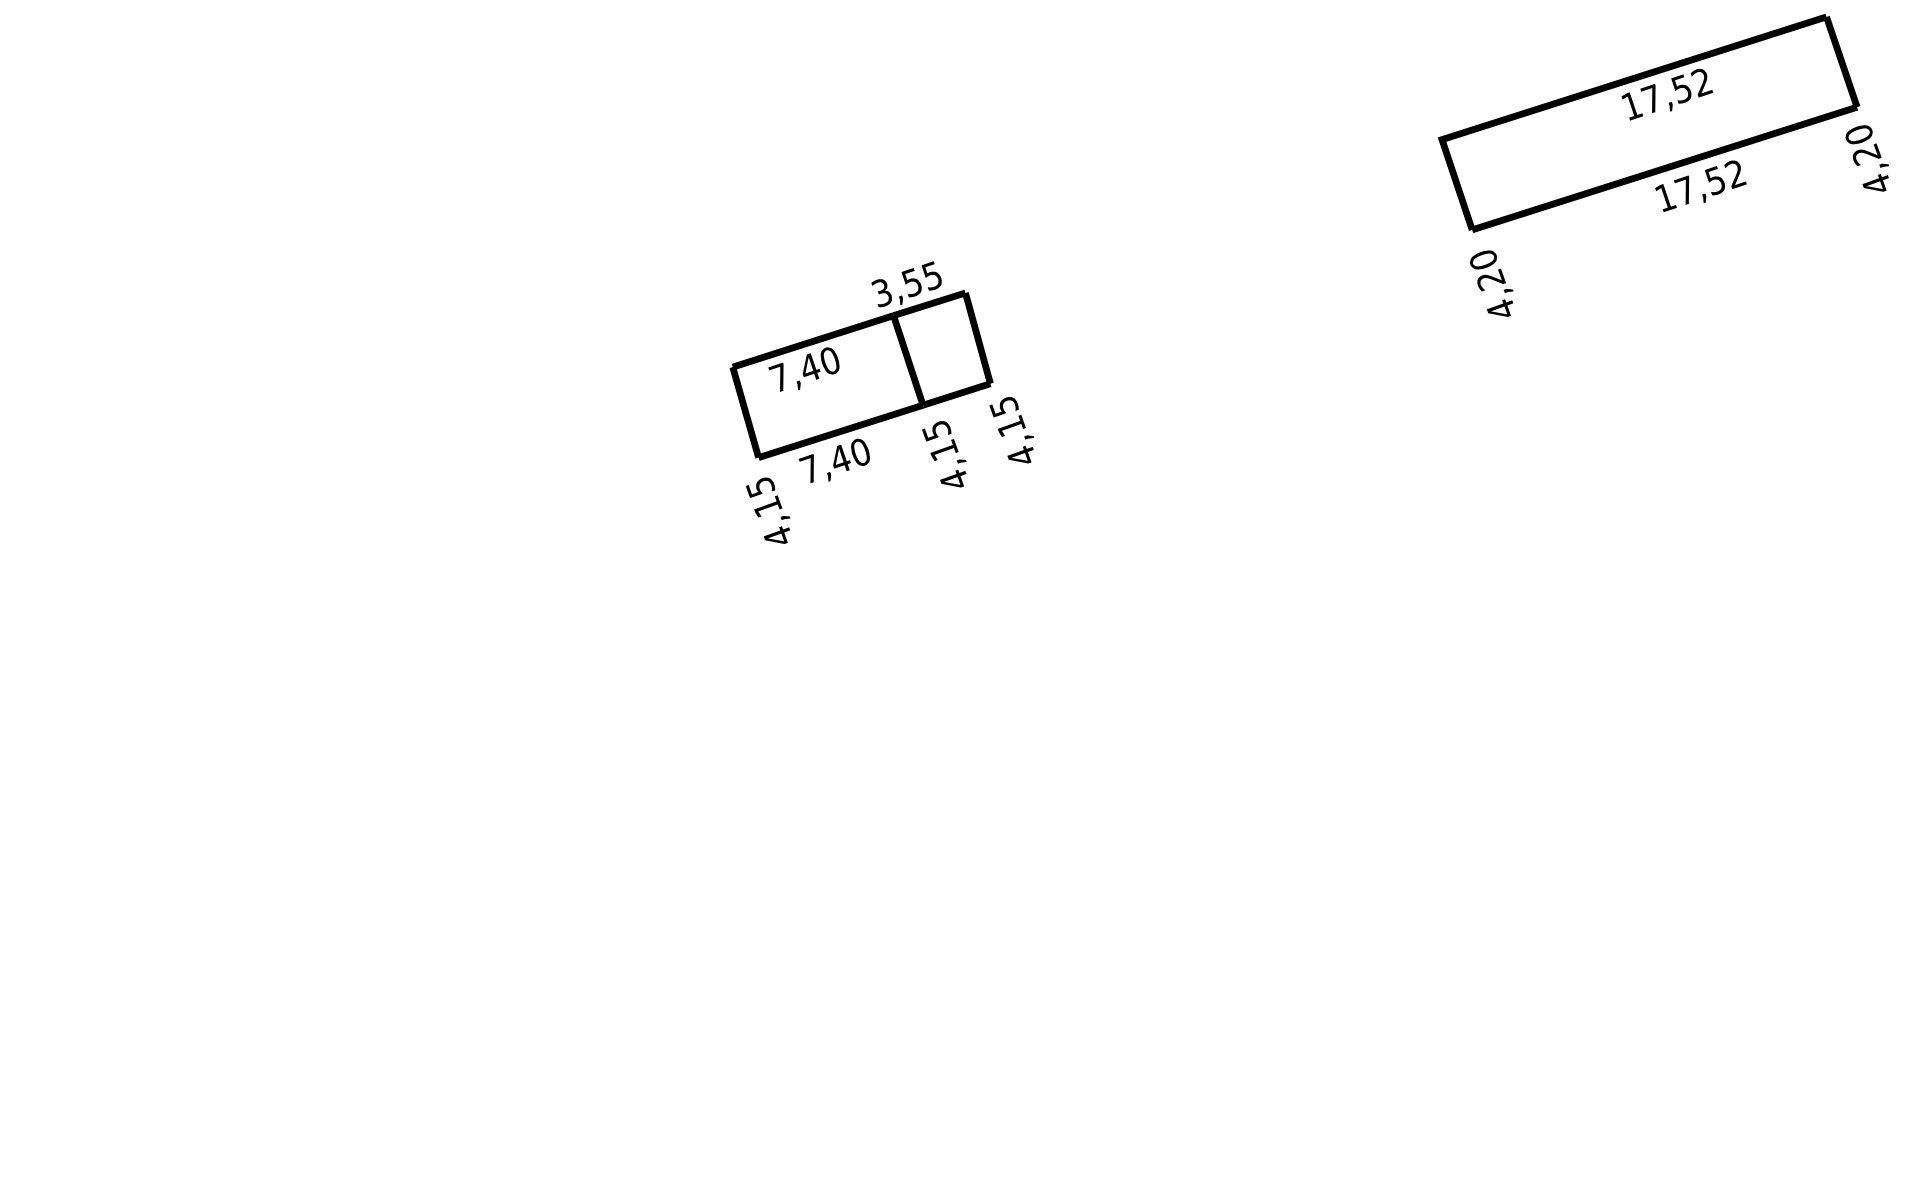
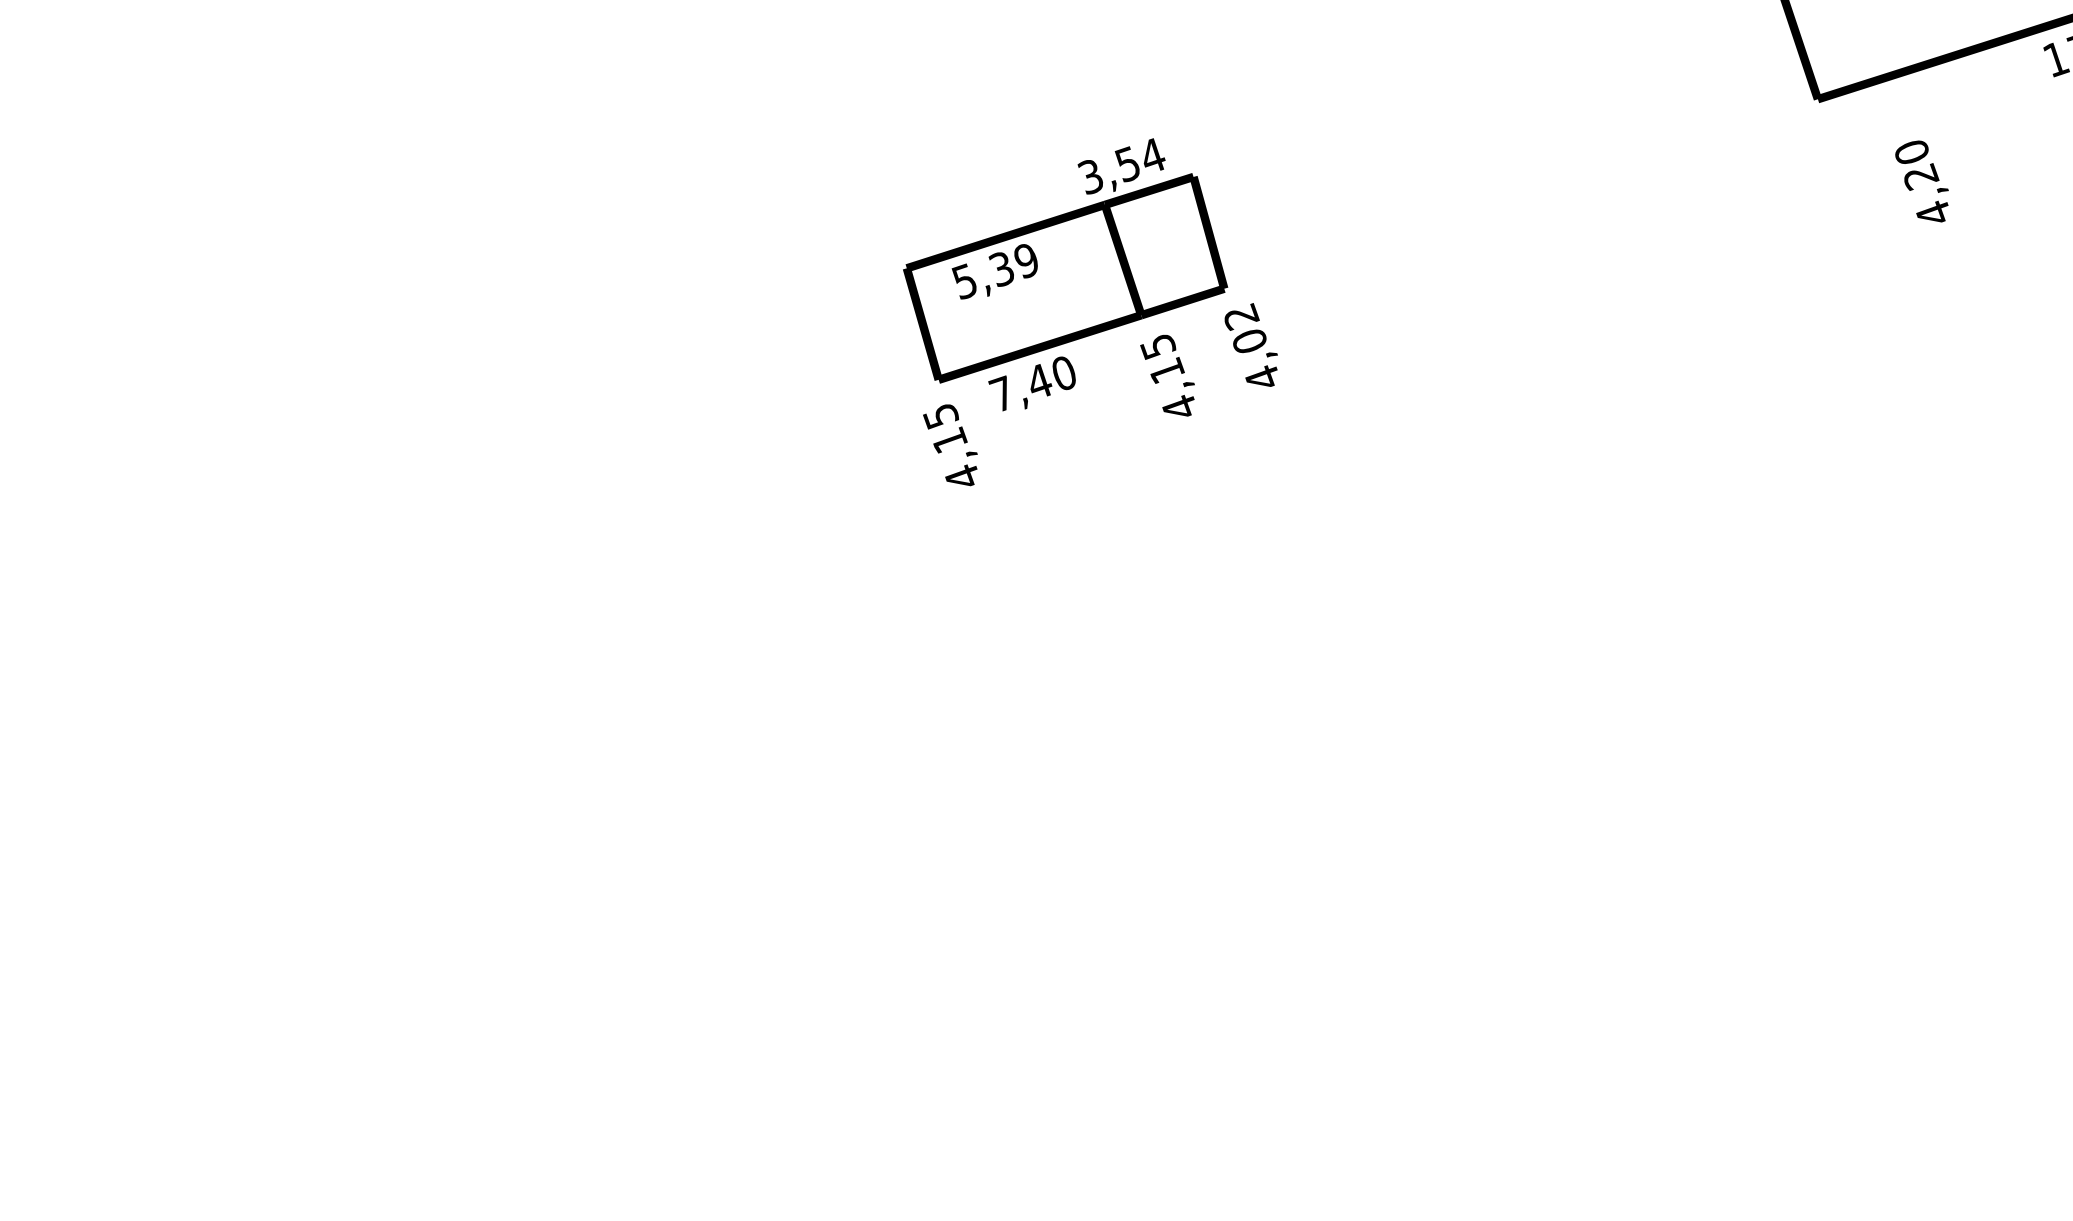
text: (931, 275) -> (1151, 155), 3,55 -> 3,54
text: (1491, 283) -> (1921, 181), moved
text: (803, 369) -> (994, 271), 7,40 -> 5,39
text: (1007, 415) -> (1245, 327), 4,15 -> 4,02

